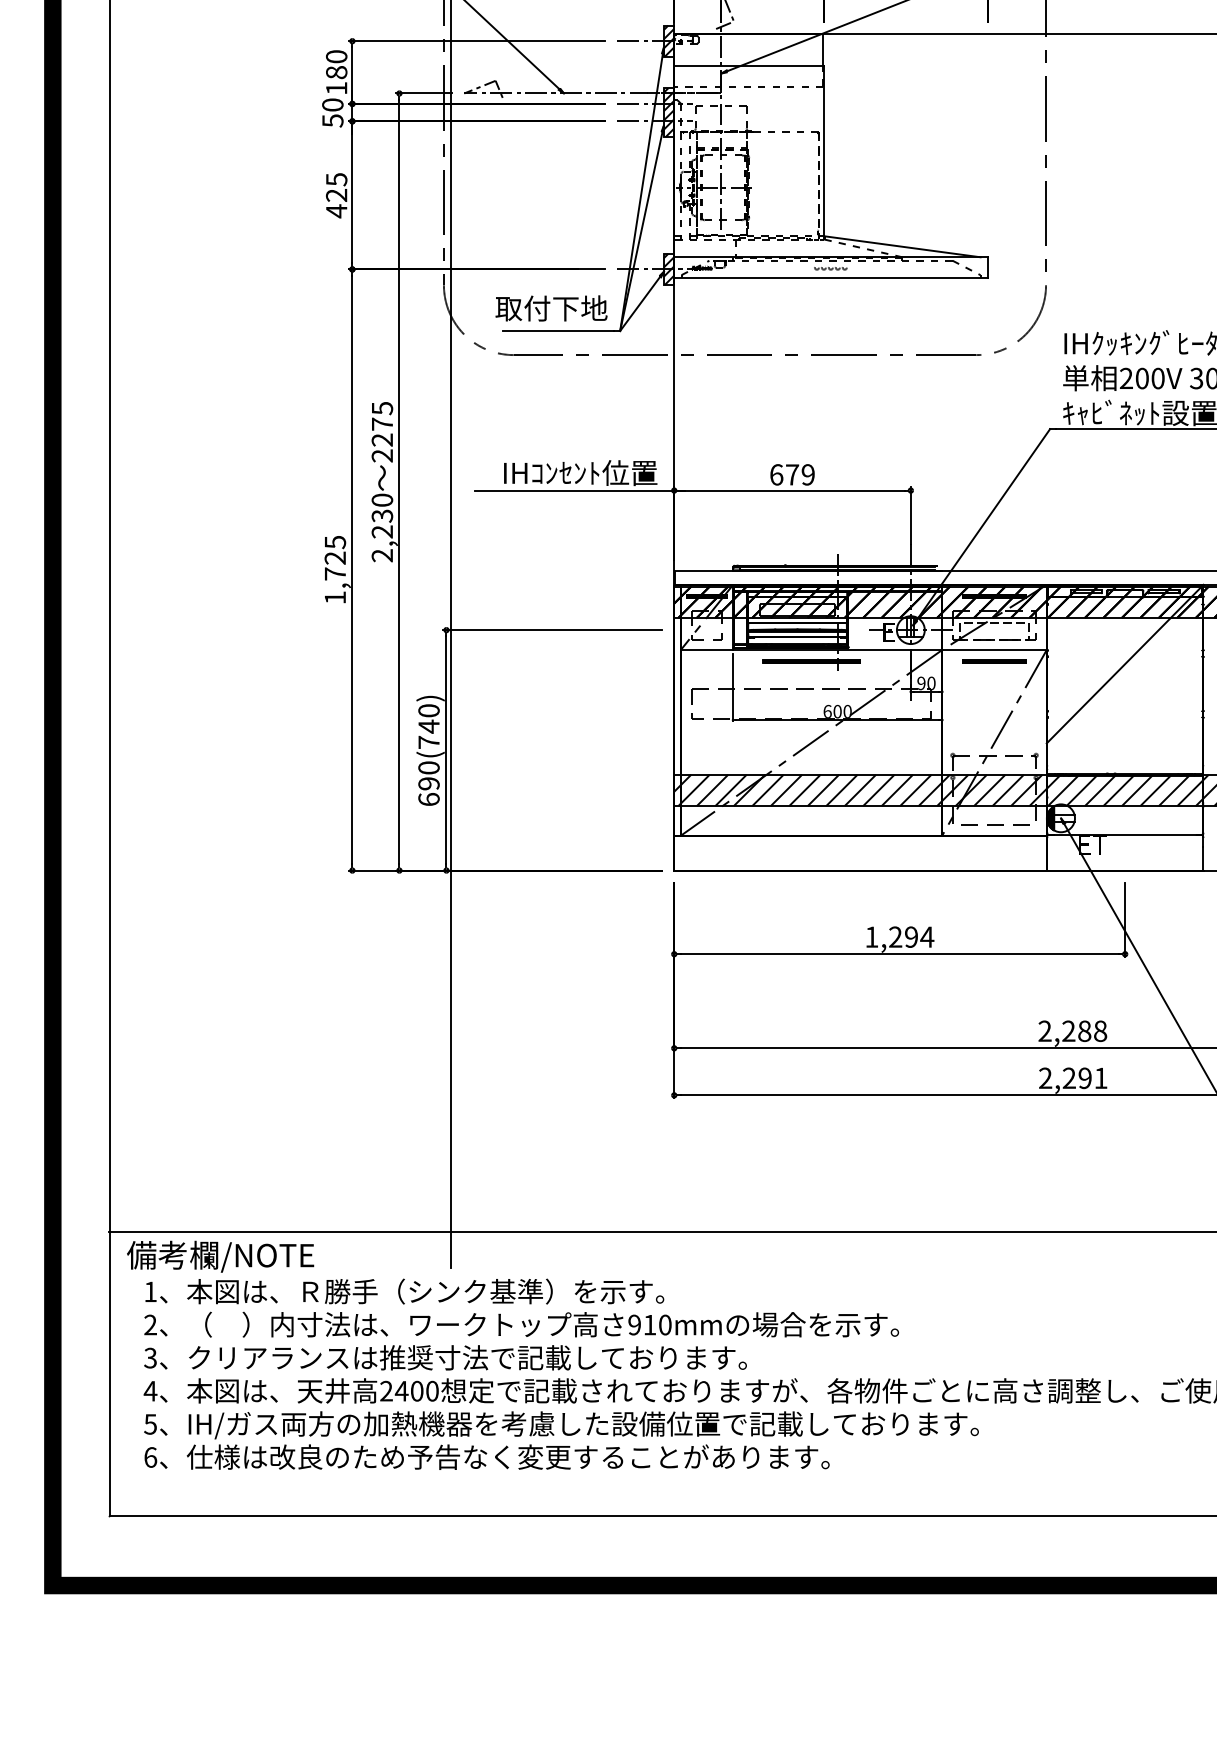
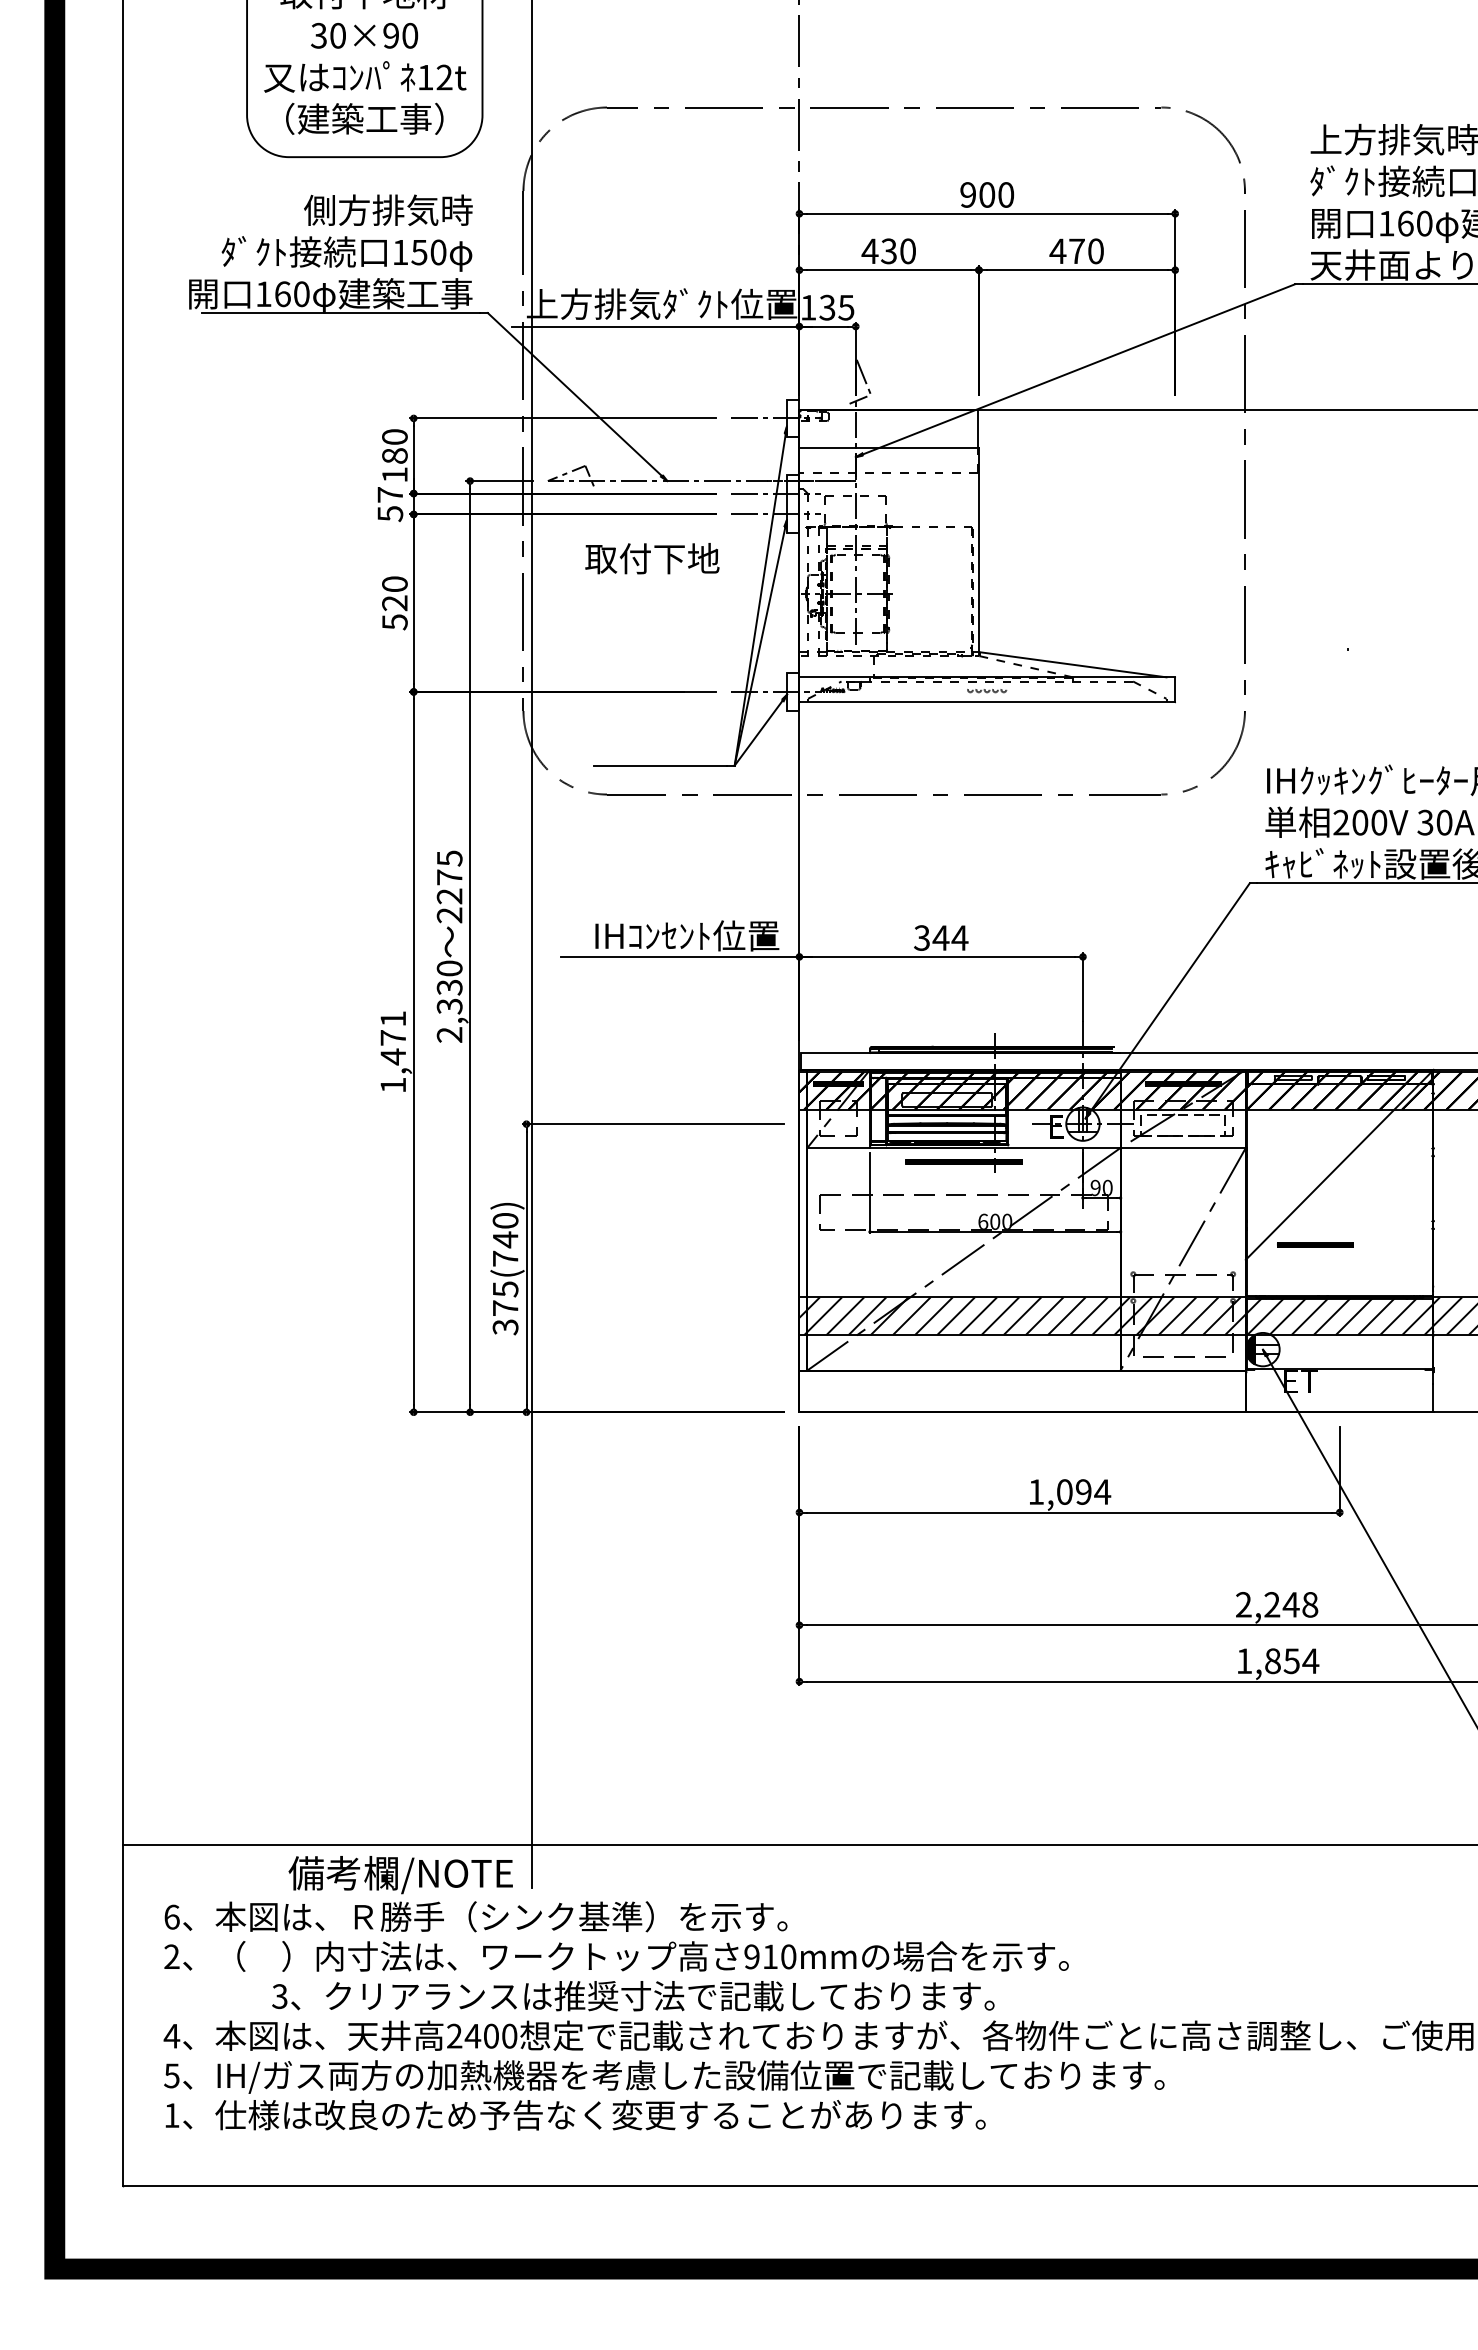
hatch: (668, 41) -> (792, 418), removed
text: (332, 104) -> (390, 494), 50 -> 57
hatch: (668, 112) -> (792, 503), removed
text: (336, 195) -> (394, 603), 425 -> 520
hatch: (668, 269) -> (792, 691), removed
text: (551, 308) -> (652, 558), moved
text: (792, 474) -> (941, 937), 679 -> 344
text: (382, 531) -> (449, 1006), 2,230 -> 2,330
text: (335, 558) -> (393, 1038), 1,725 -> 1,471
part: (994, 661) -> (1315, 1244), moved
text: (428, 783) -> (505, 1308), 690(740) -> 375(740)
text: (895, 936) -> (1064, 1491), 1,294 -> 1,094
text: (1084, 1030) -> (1290, 1604), 2,288 -> 2,248
text: (1073, 1078) -> (1277, 1661), 2,291 -> 1,854
text: (220, 1257) -> (400, 1875), moved
text: (150, 1291) -> (171, 1916), 1 -> 6
text: (445, 1358) -> (633, 1996), moved
text: (150, 1457) -> (171, 2115), 6 -> 1

